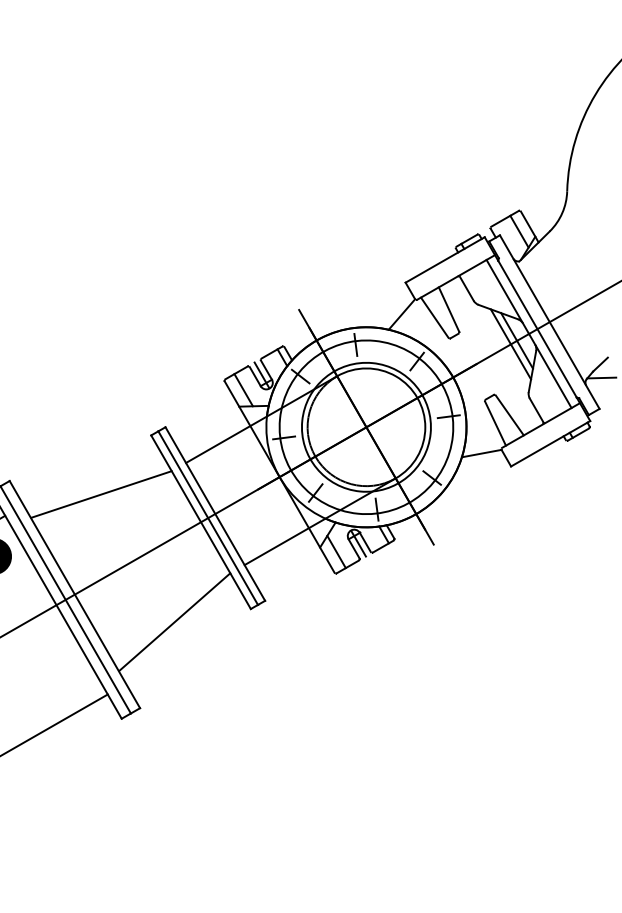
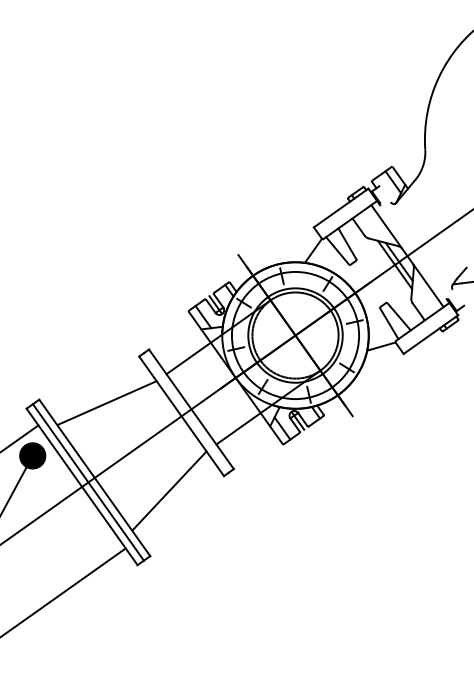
line: (549, 321) -> (421, 245), removed
line: (536, 328) -> (412, 251), removed
line: (208, 517) -> (186, 412), removed

